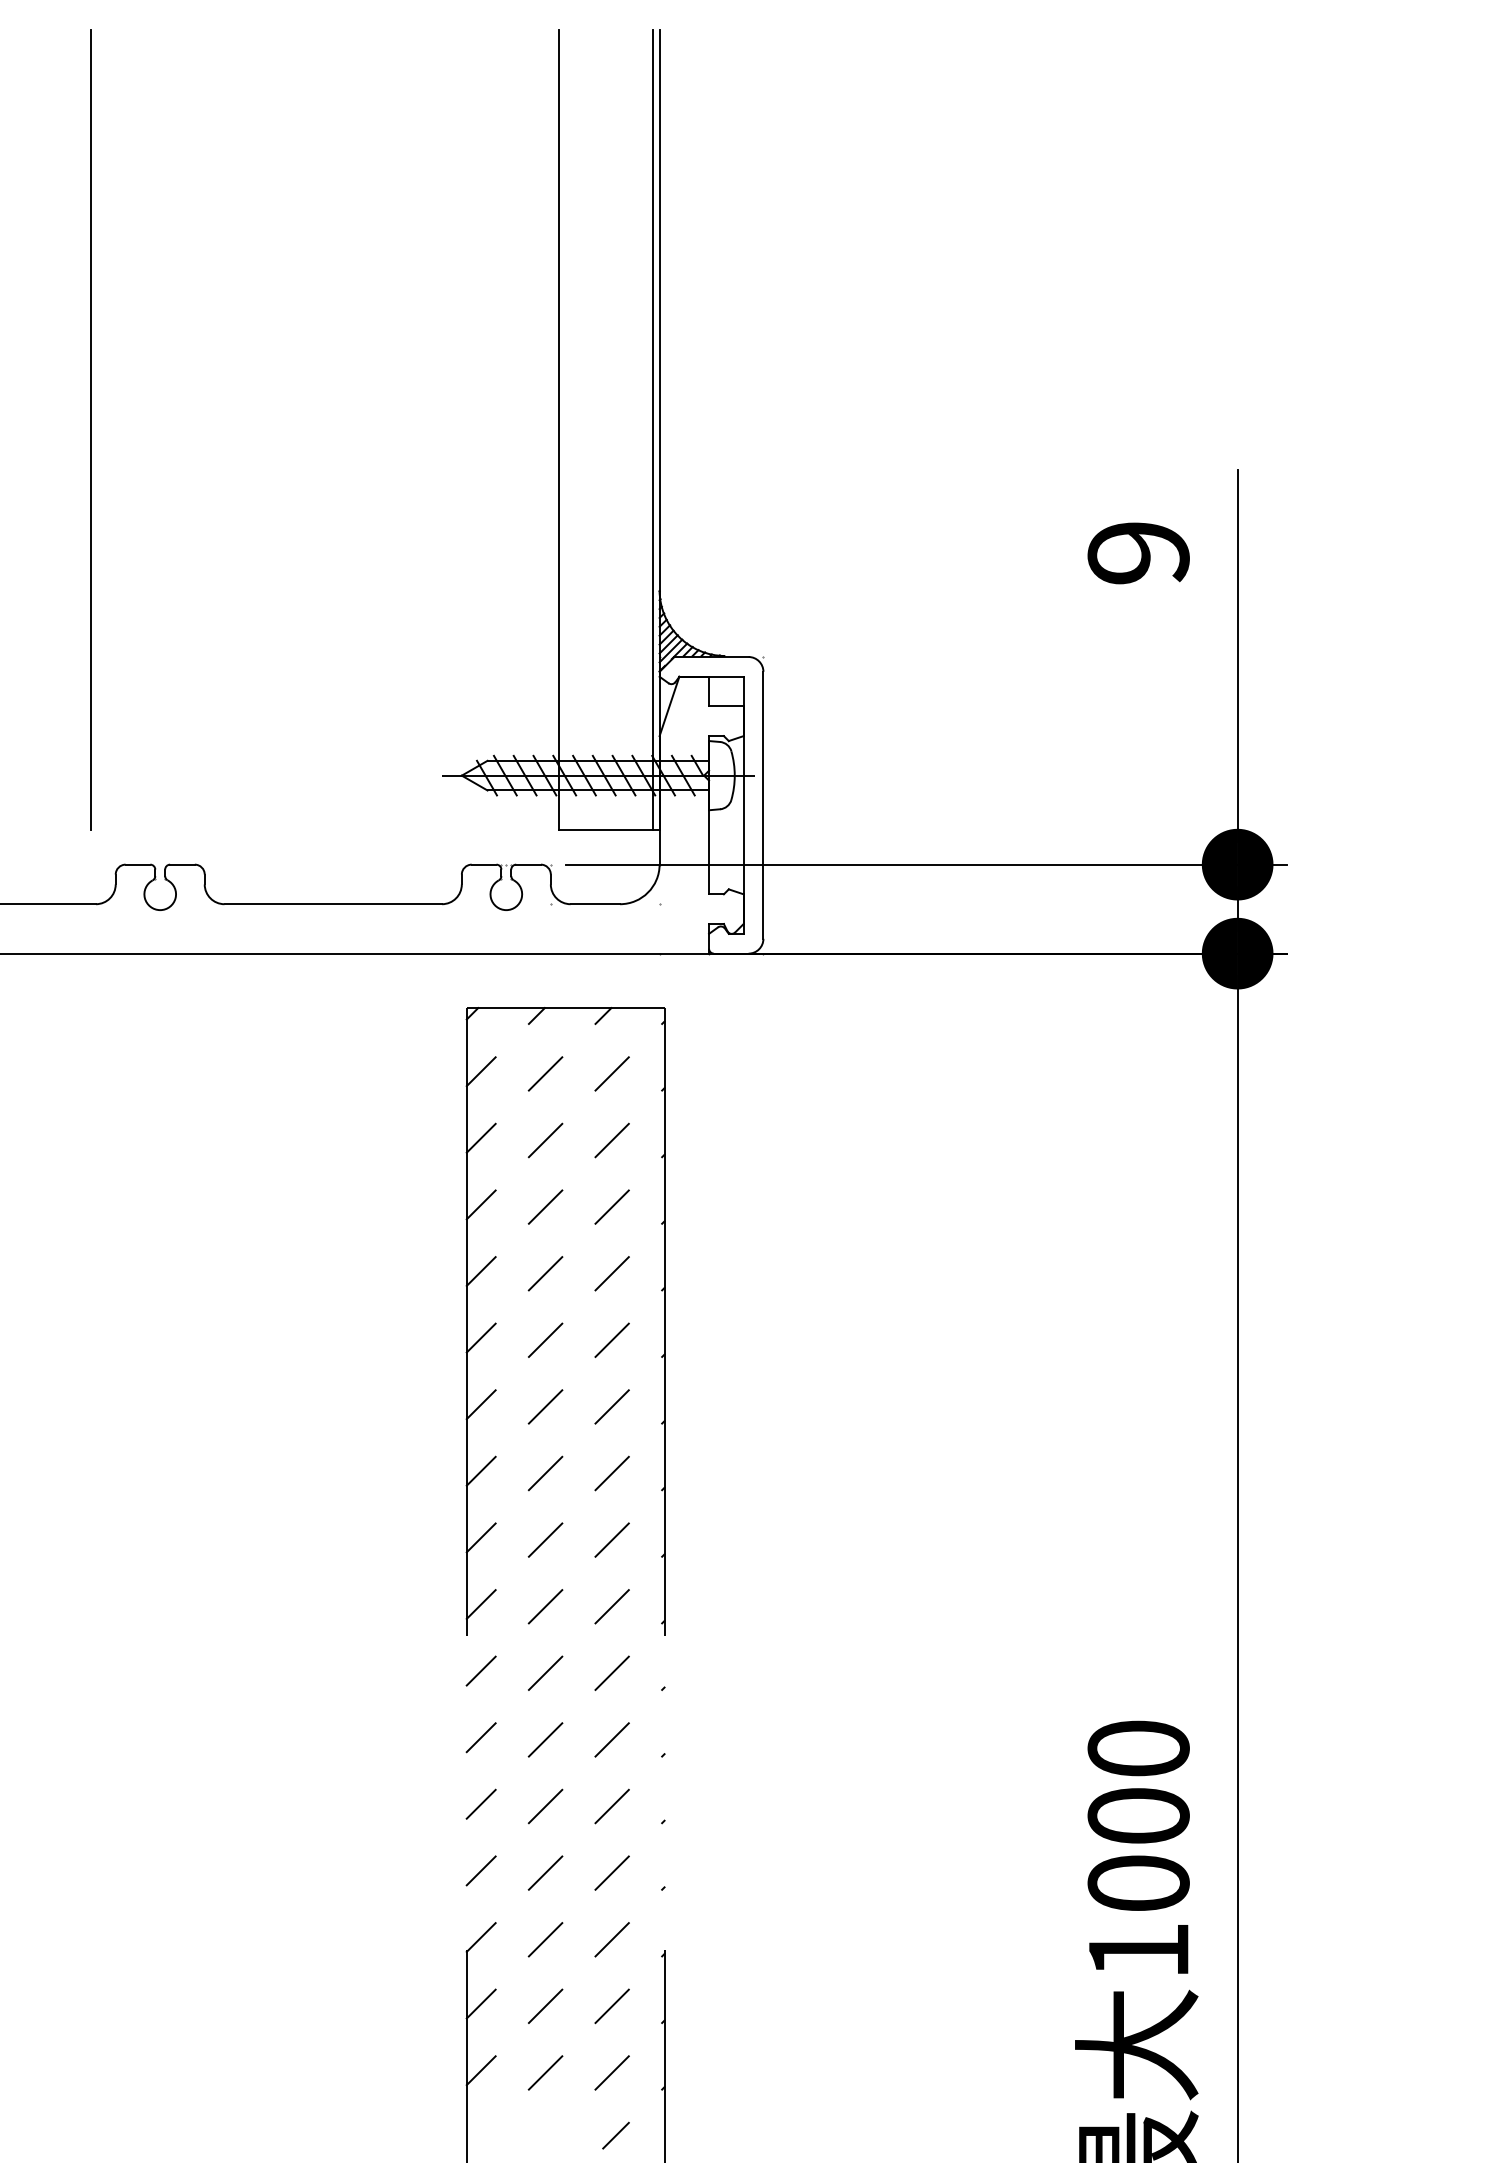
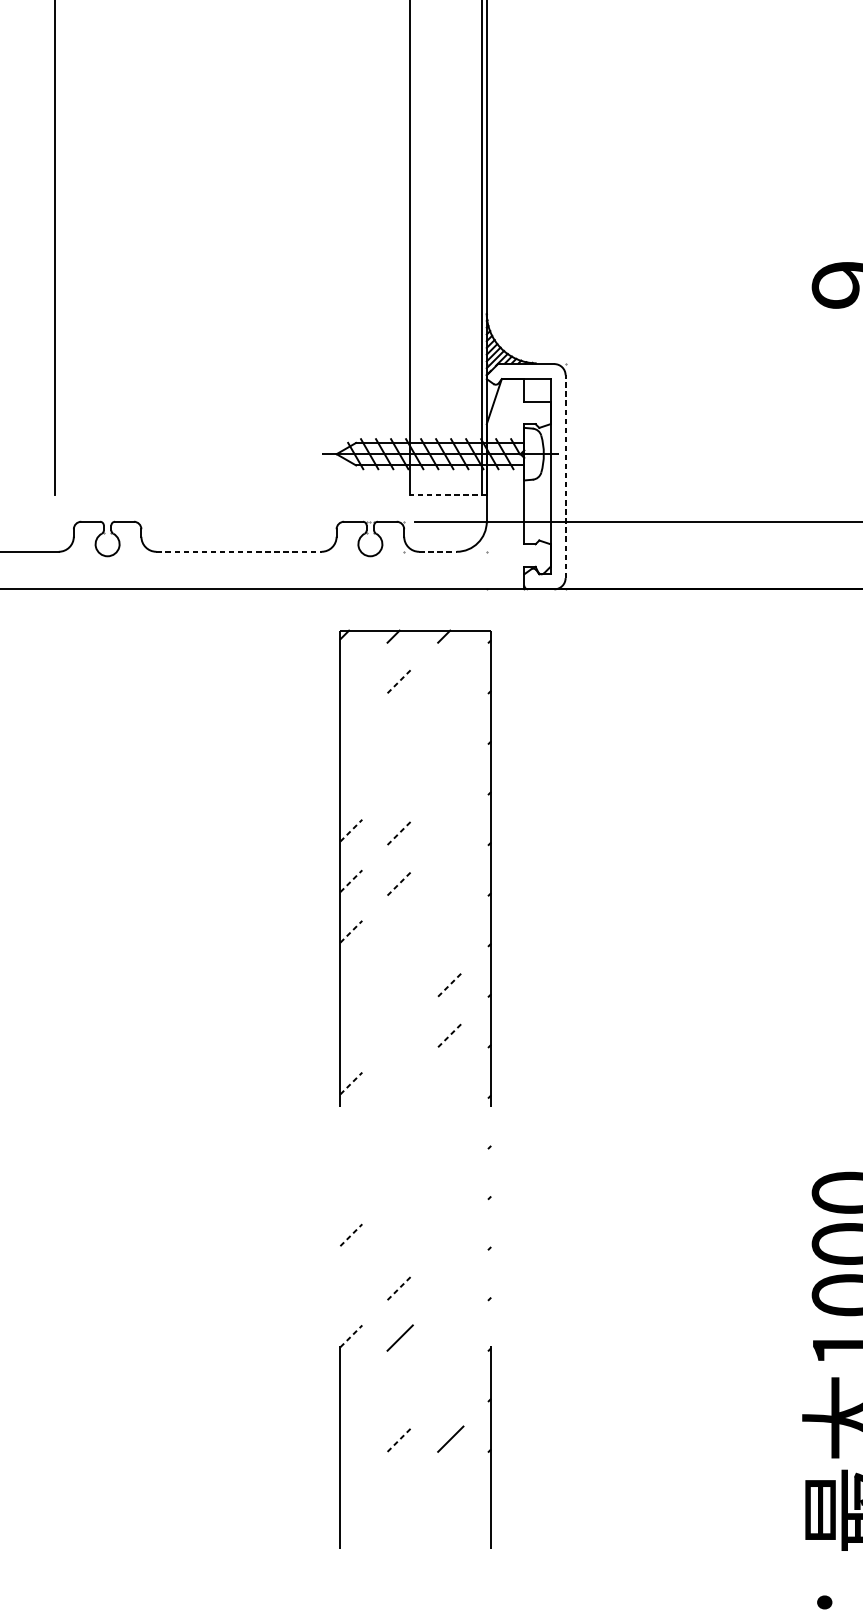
line: (763, 804) -> (565, 476), solid -> dashed
line: (608, 830) -> (447, 495), solid -> dashed
line: (333, 904) -> (239, 552), solid -> dashed
line: (595, 904) -> (438, 552), solid -> dashed
line: (480, 1071) -> (350, 678), removed
line: (545, 1073) -> (400, 680), solid -> dashed
line: (611, 1073) -> (450, 680), removed
line: (480, 1137) -> (350, 728), removed
line: (545, 1140) -> (400, 731), removed
line: (611, 1140) -> (450, 731), removed
line: (480, 1204) -> (350, 779), removed
line: (545, 1206) -> (400, 781), removed
line: (611, 1206) -> (450, 781), removed
line: (481, 1271) -> (351, 830), solid -> dashed
line: (545, 1273) -> (400, 832), solid -> dashed
line: (611, 1273) -> (450, 832), removed
line: (481, 1337) -> (351, 880), solid -> dashed
line: (611, 1339) -> (450, 882), removed
line: (545, 1340) -> (400, 883), solid -> dashed
line: (481, 1404) -> (351, 931), solid -> dashed
line: (545, 1406) -> (400, 933), removed
line: (611, 1406) -> (450, 933), removed
line: (480, 1470) -> (350, 981), removed
line: (545, 1473) -> (400, 984), removed
line: (612, 1473) -> (451, 984), solid -> dashed
line: (480, 1537) -> (350, 1032), removed
line: (545, 1539) -> (400, 1034), removed
line: (612, 1540) -> (451, 1034), solid -> dashed
line: (481, 1604) -> (351, 1083), solid -> dashed
line: (545, 1606) -> (400, 1085), removed
line: (611, 1606) -> (450, 1085), removed
line: (480, 1670) -> (350, 1133), removed
line: (545, 1672) -> (400, 1135), removed
line: (611, 1672) -> (450, 1135), removed
line: (480, 1737) -> (350, 1184), removed
line: (545, 1739) -> (400, 1186), removed
line: (611, 1739) -> (450, 1186), removed
line: (481, 1803) -> (351, 1234), solid -> dashed
line: (545, 1806) -> (400, 1236), removed
line: (611, 1806) -> (450, 1236), removed
line: (480, 1870) -> (350, 1285), removed
line: (611, 1872) -> (450, 1287), removed
line: (545, 1873) -> (400, 1287), solid -> dashed
line: (481, 1937) -> (351, 1336), solid -> dashed
line: (611, 1939) -> (450, 1337), removed
line: (480, 2003) -> (350, 1386), removed
line: (545, 2006) -> (400, 1388), removed
line: (611, 2006) -> (450, 1388), removed
line: (480, 2070) -> (350, 1437), removed
line: (545, 2072) -> (400, 1438), solid -> dashed
line: (615, 2135) -> (453, 1486), removed

